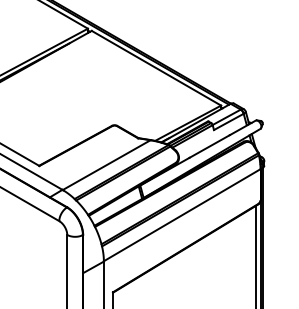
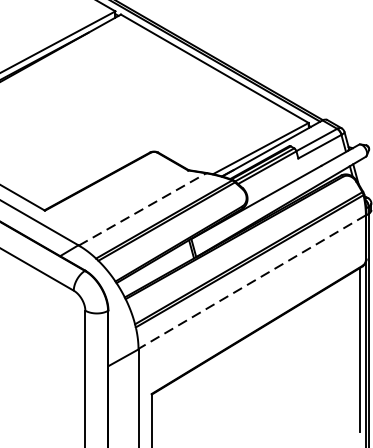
line: (107, 164) -> (143, 208), solid -> dashed
line: (182, 215) -> (252, 282), solid -> dashed

